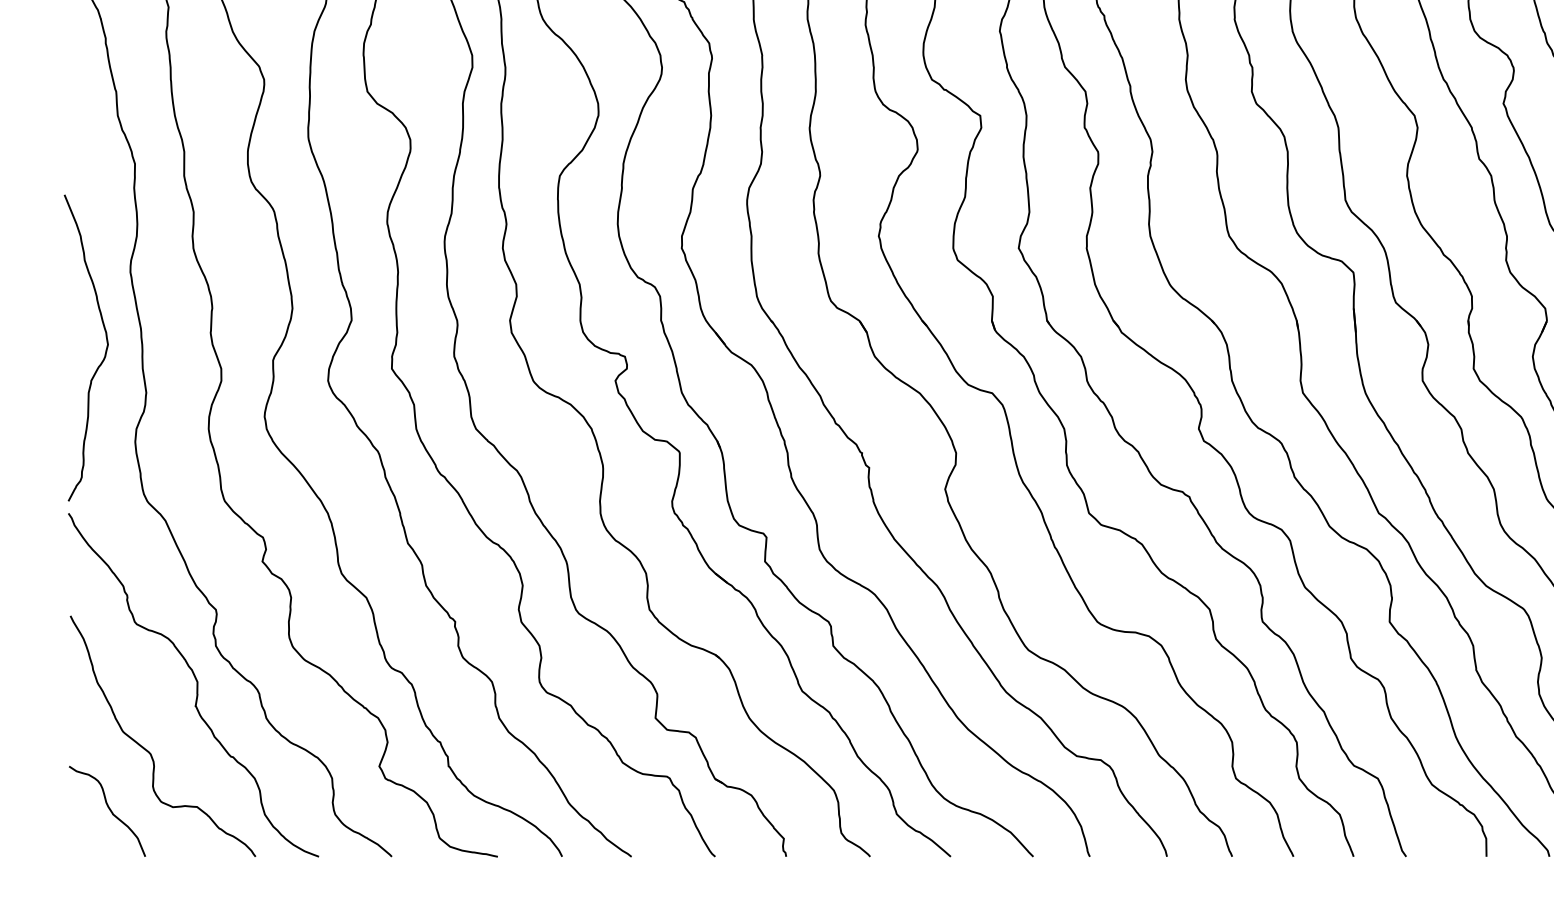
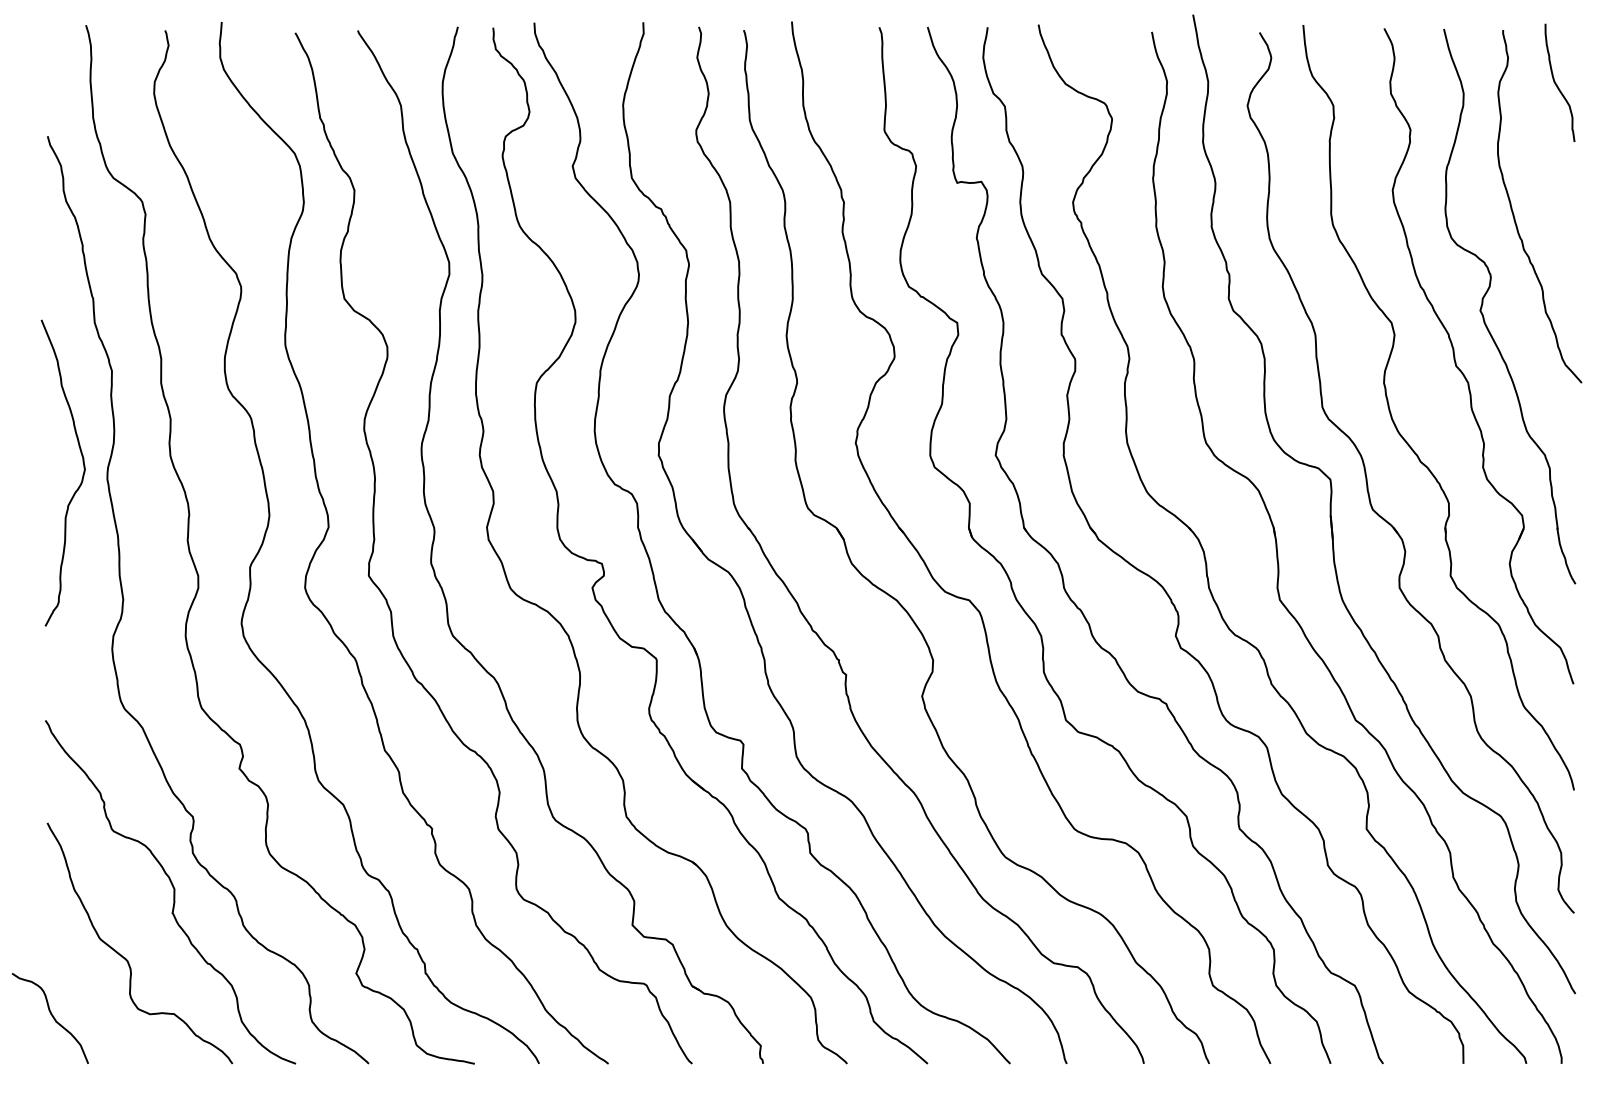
curve: (104, 353) -> (81, 478), moved
curve: (108, 809) -> (51, 1016), moved

